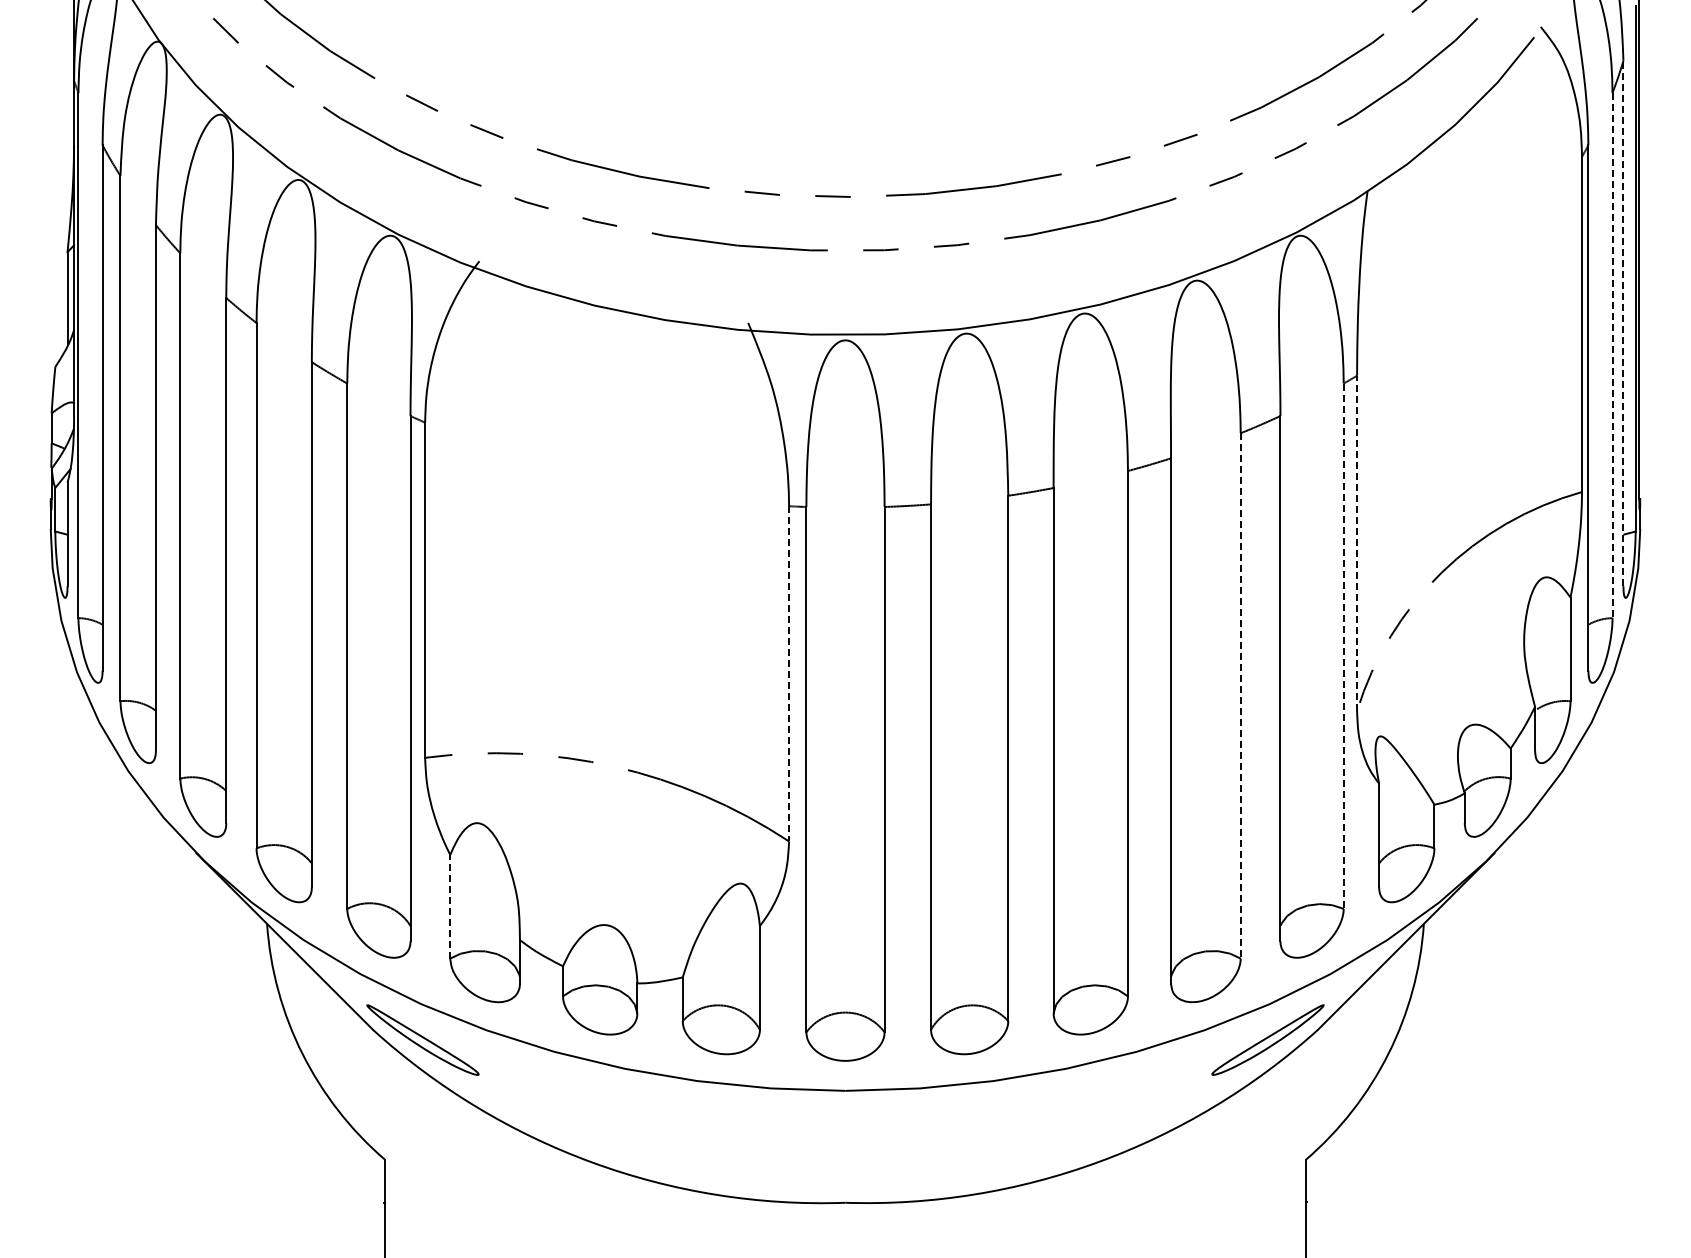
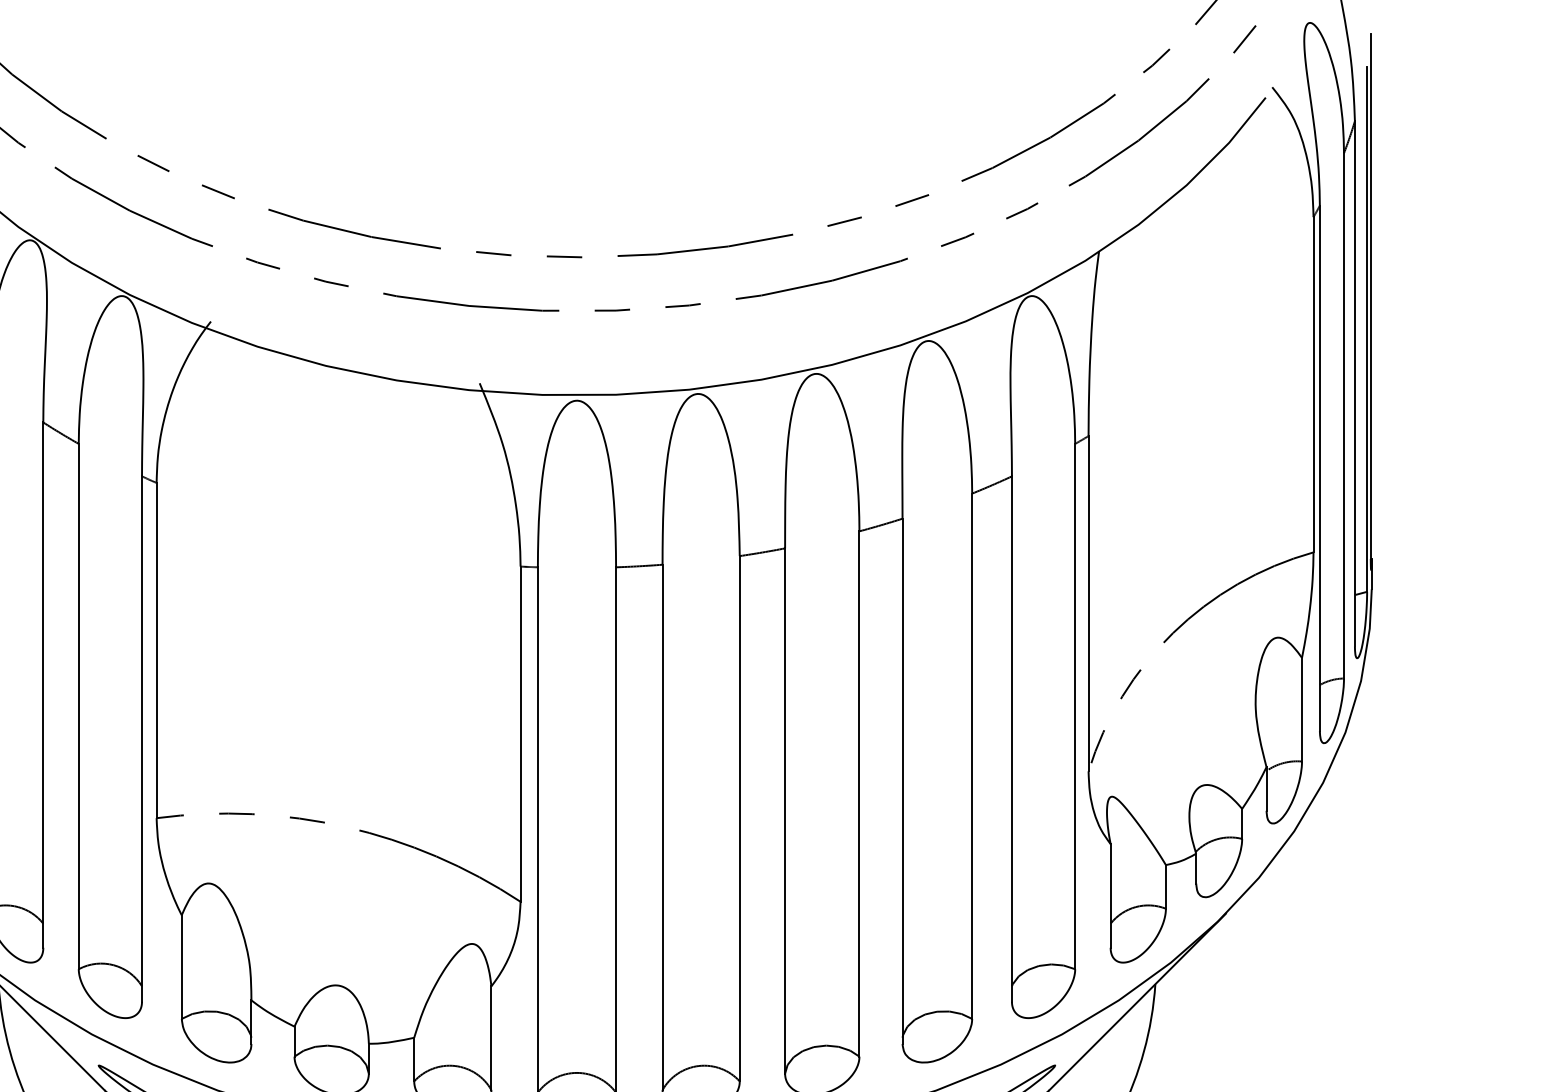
line: (1623, 323) -> (1354, 383), dashed -> solid
line: (1612, 355) -> (1343, 415), dashed -> solid
line: (1357, 543) -> (1088, 603), dashed -> solid
line: (1343, 646) -> (1074, 706), dashed -> solid
line: (789, 673) -> (520, 733), dashed -> solid
line: (1240, 695) -> (971, 755), dashed -> solid
line: (450, 906) -> (181, 966), dashed -> solid

